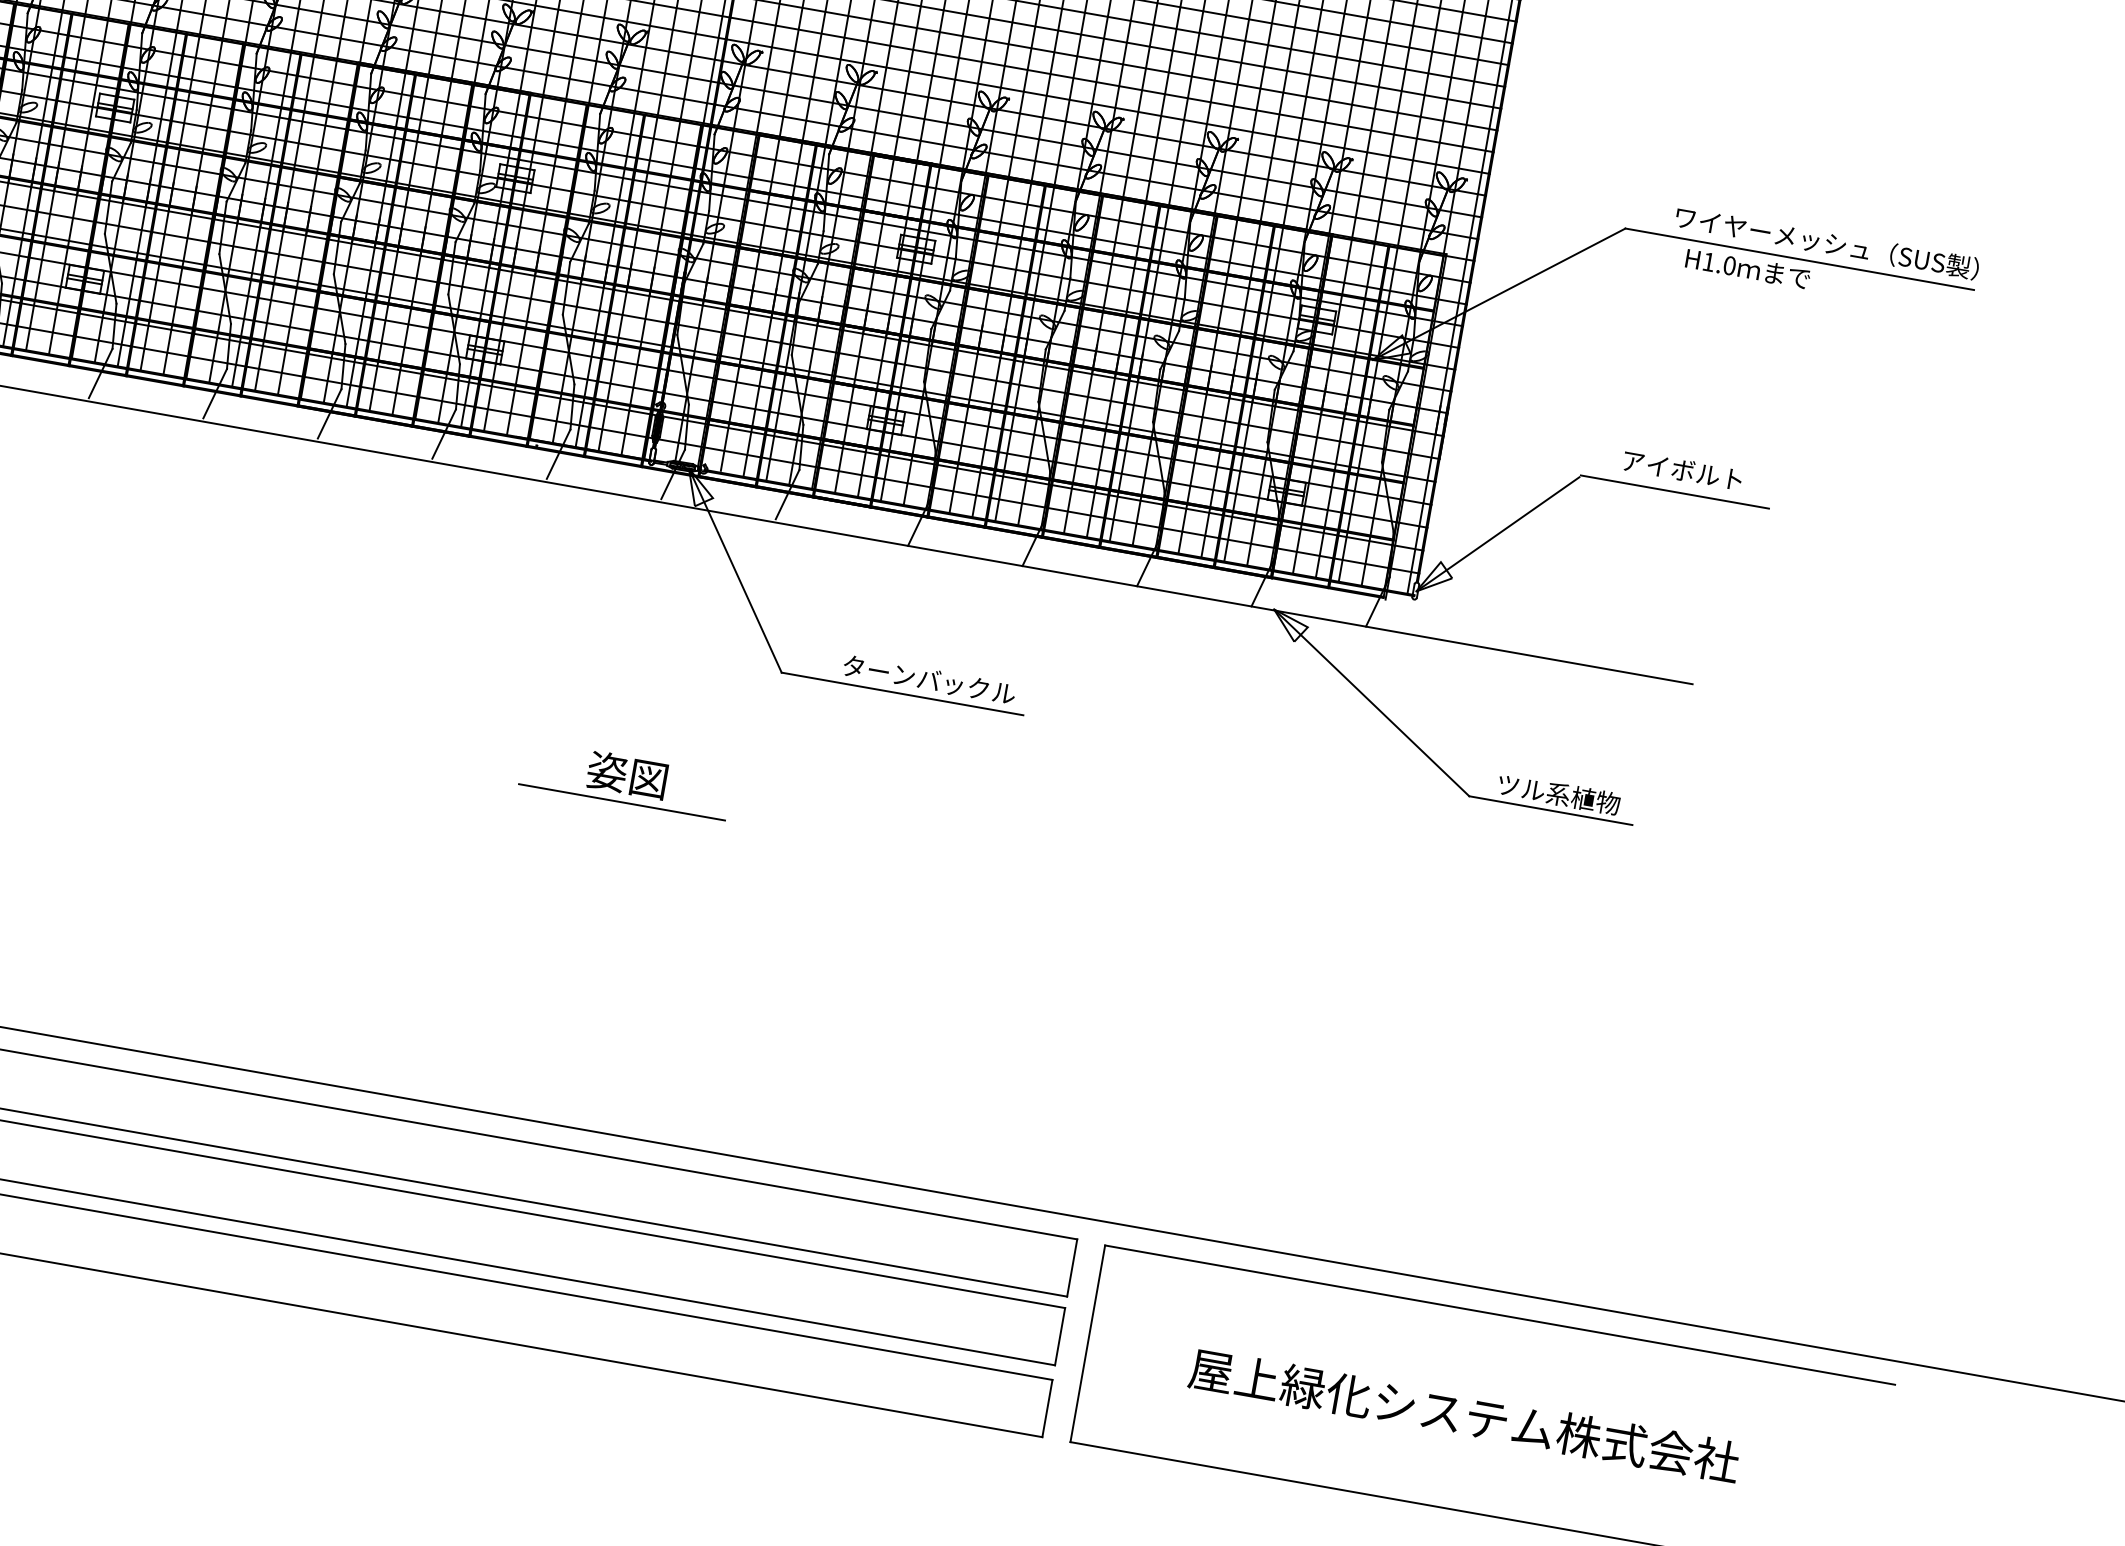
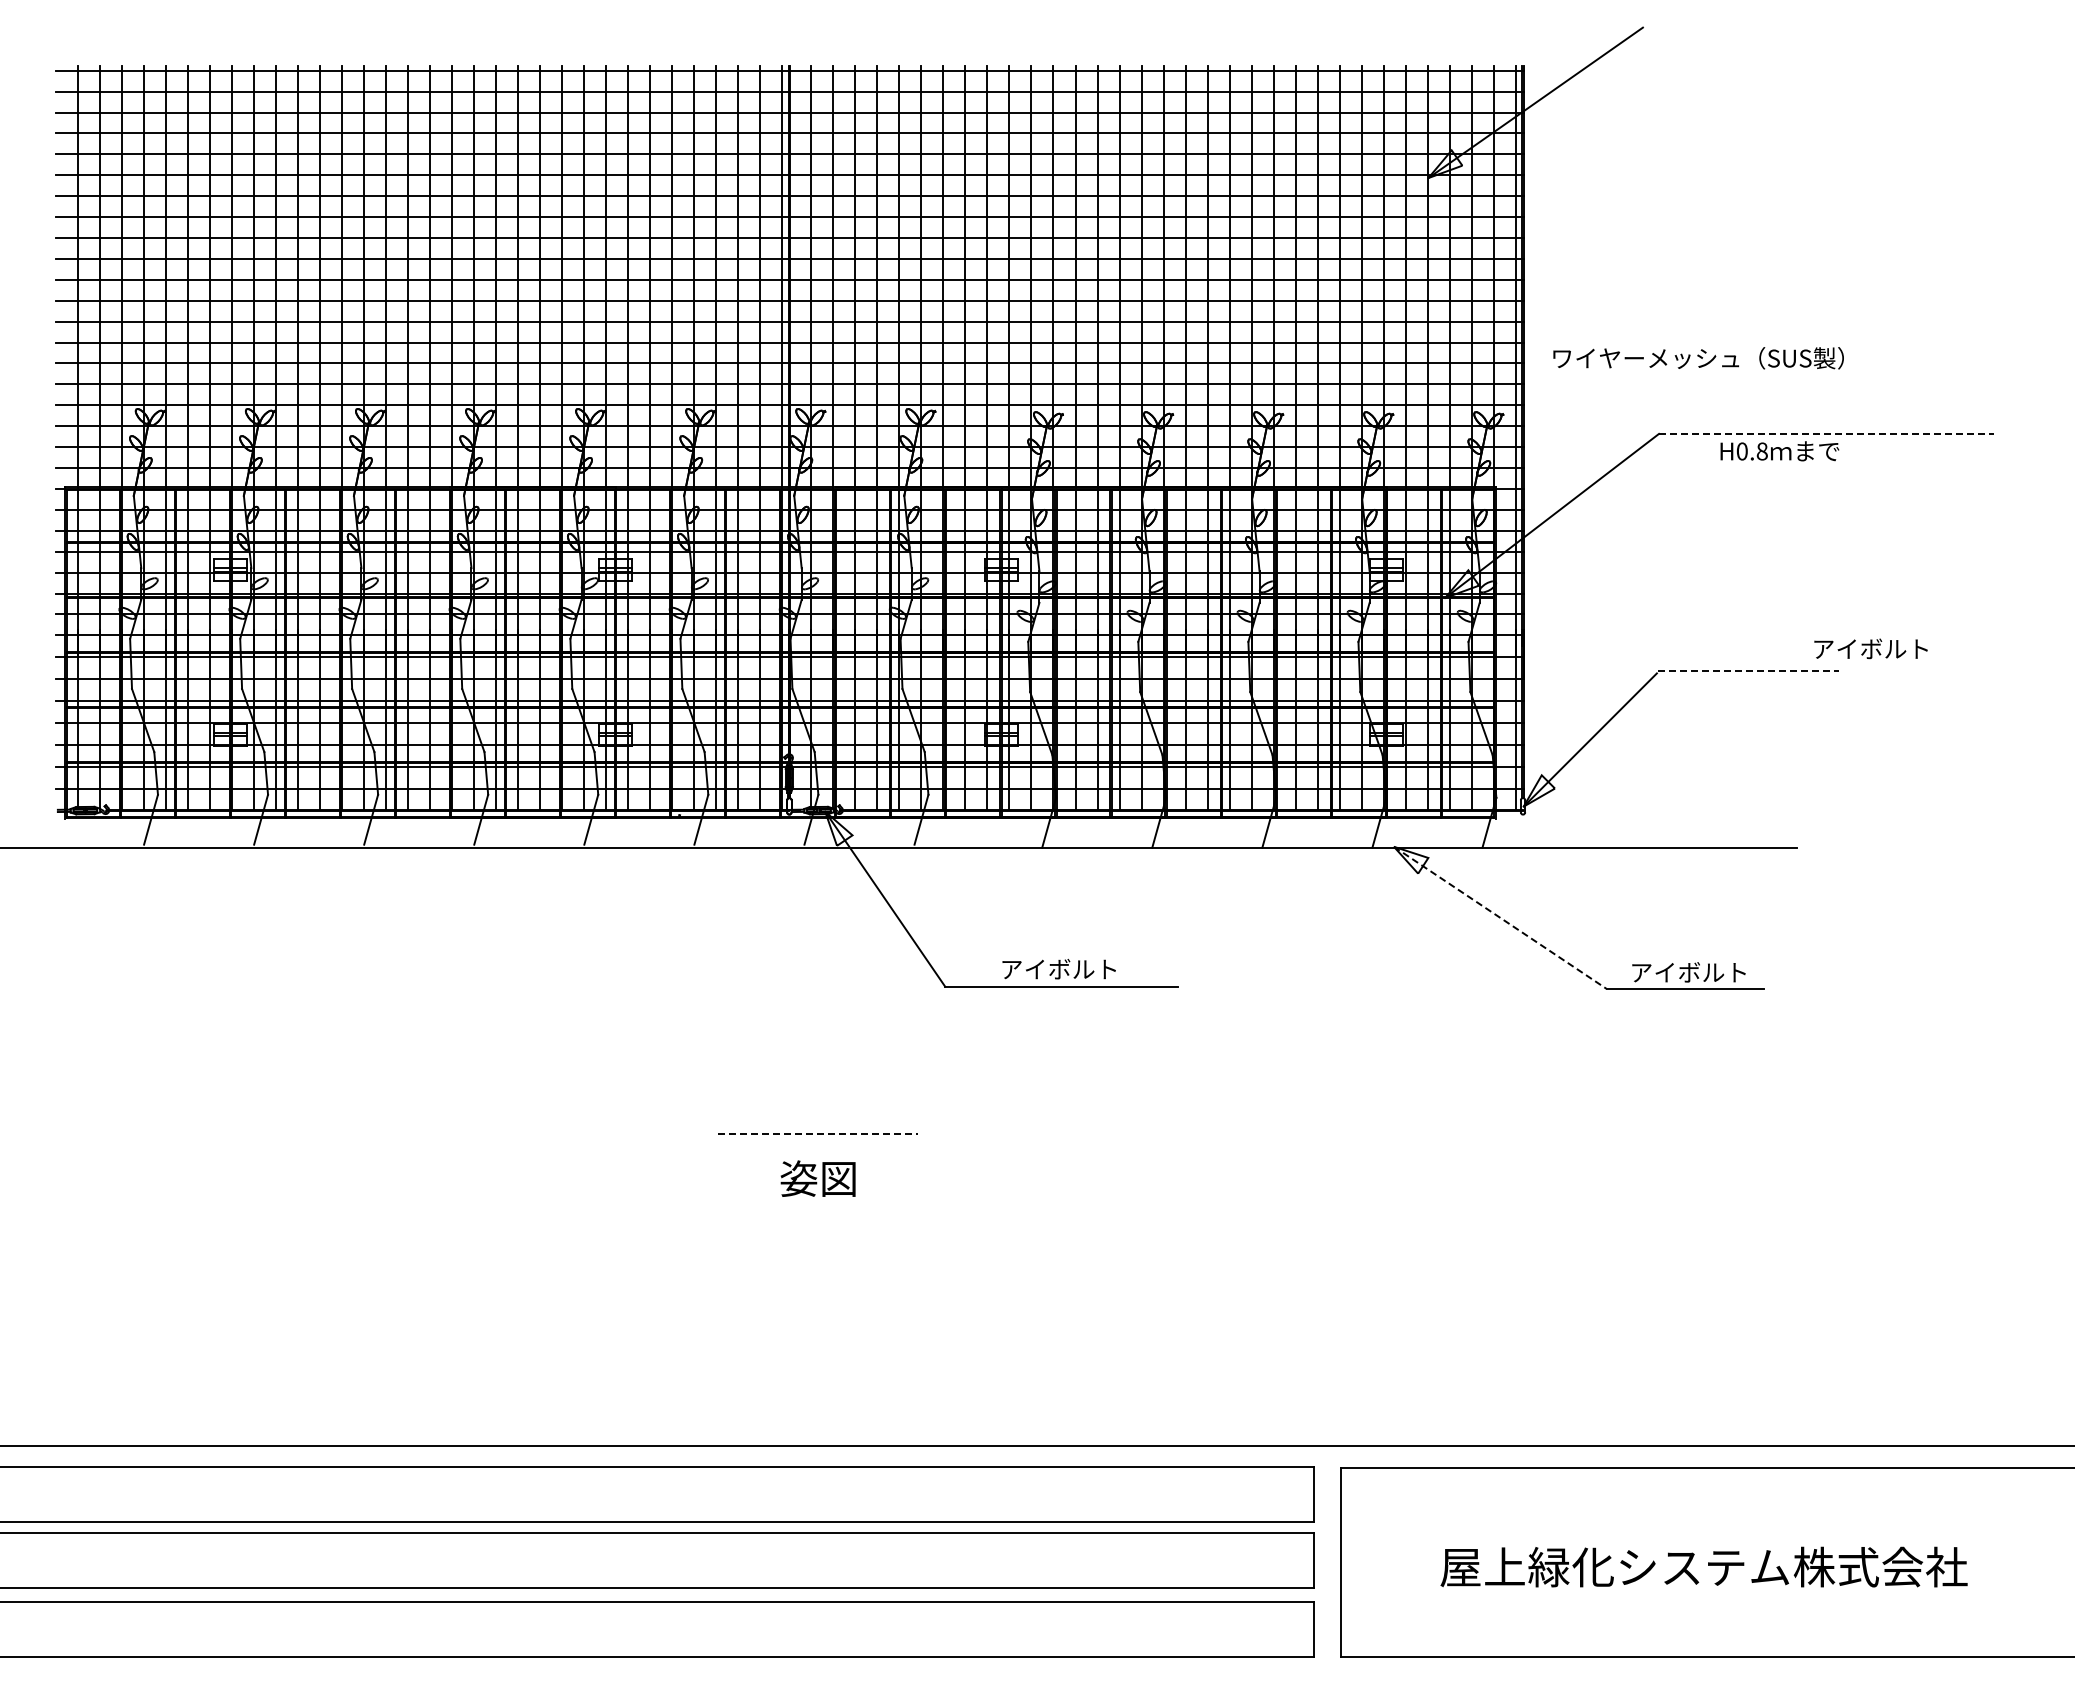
text: (1827, 243) -> (1698, 358), moved
line: (1799, 258) -> (1826, 433), solid -> dashed
text: (1718, 263) -> (1751, 451), H1.0 -> H0.8
text: (1682, 469) -> (1870, 648), moved
line: (1675, 492) -> (1748, 671), solid -> dashed
text: (929, 679) -> (1084, 968), ターンバックル -> アイボルト
line: (1371, 702) -> (1500, 917), solid -> dashed
text: (626, 774) -> (817, 1178), moved
text: (1558, 794) -> (1689, 972), ツル系植物 -> アイボルト
line: (621, 801) -> (817, 1133), solid -> dashed

